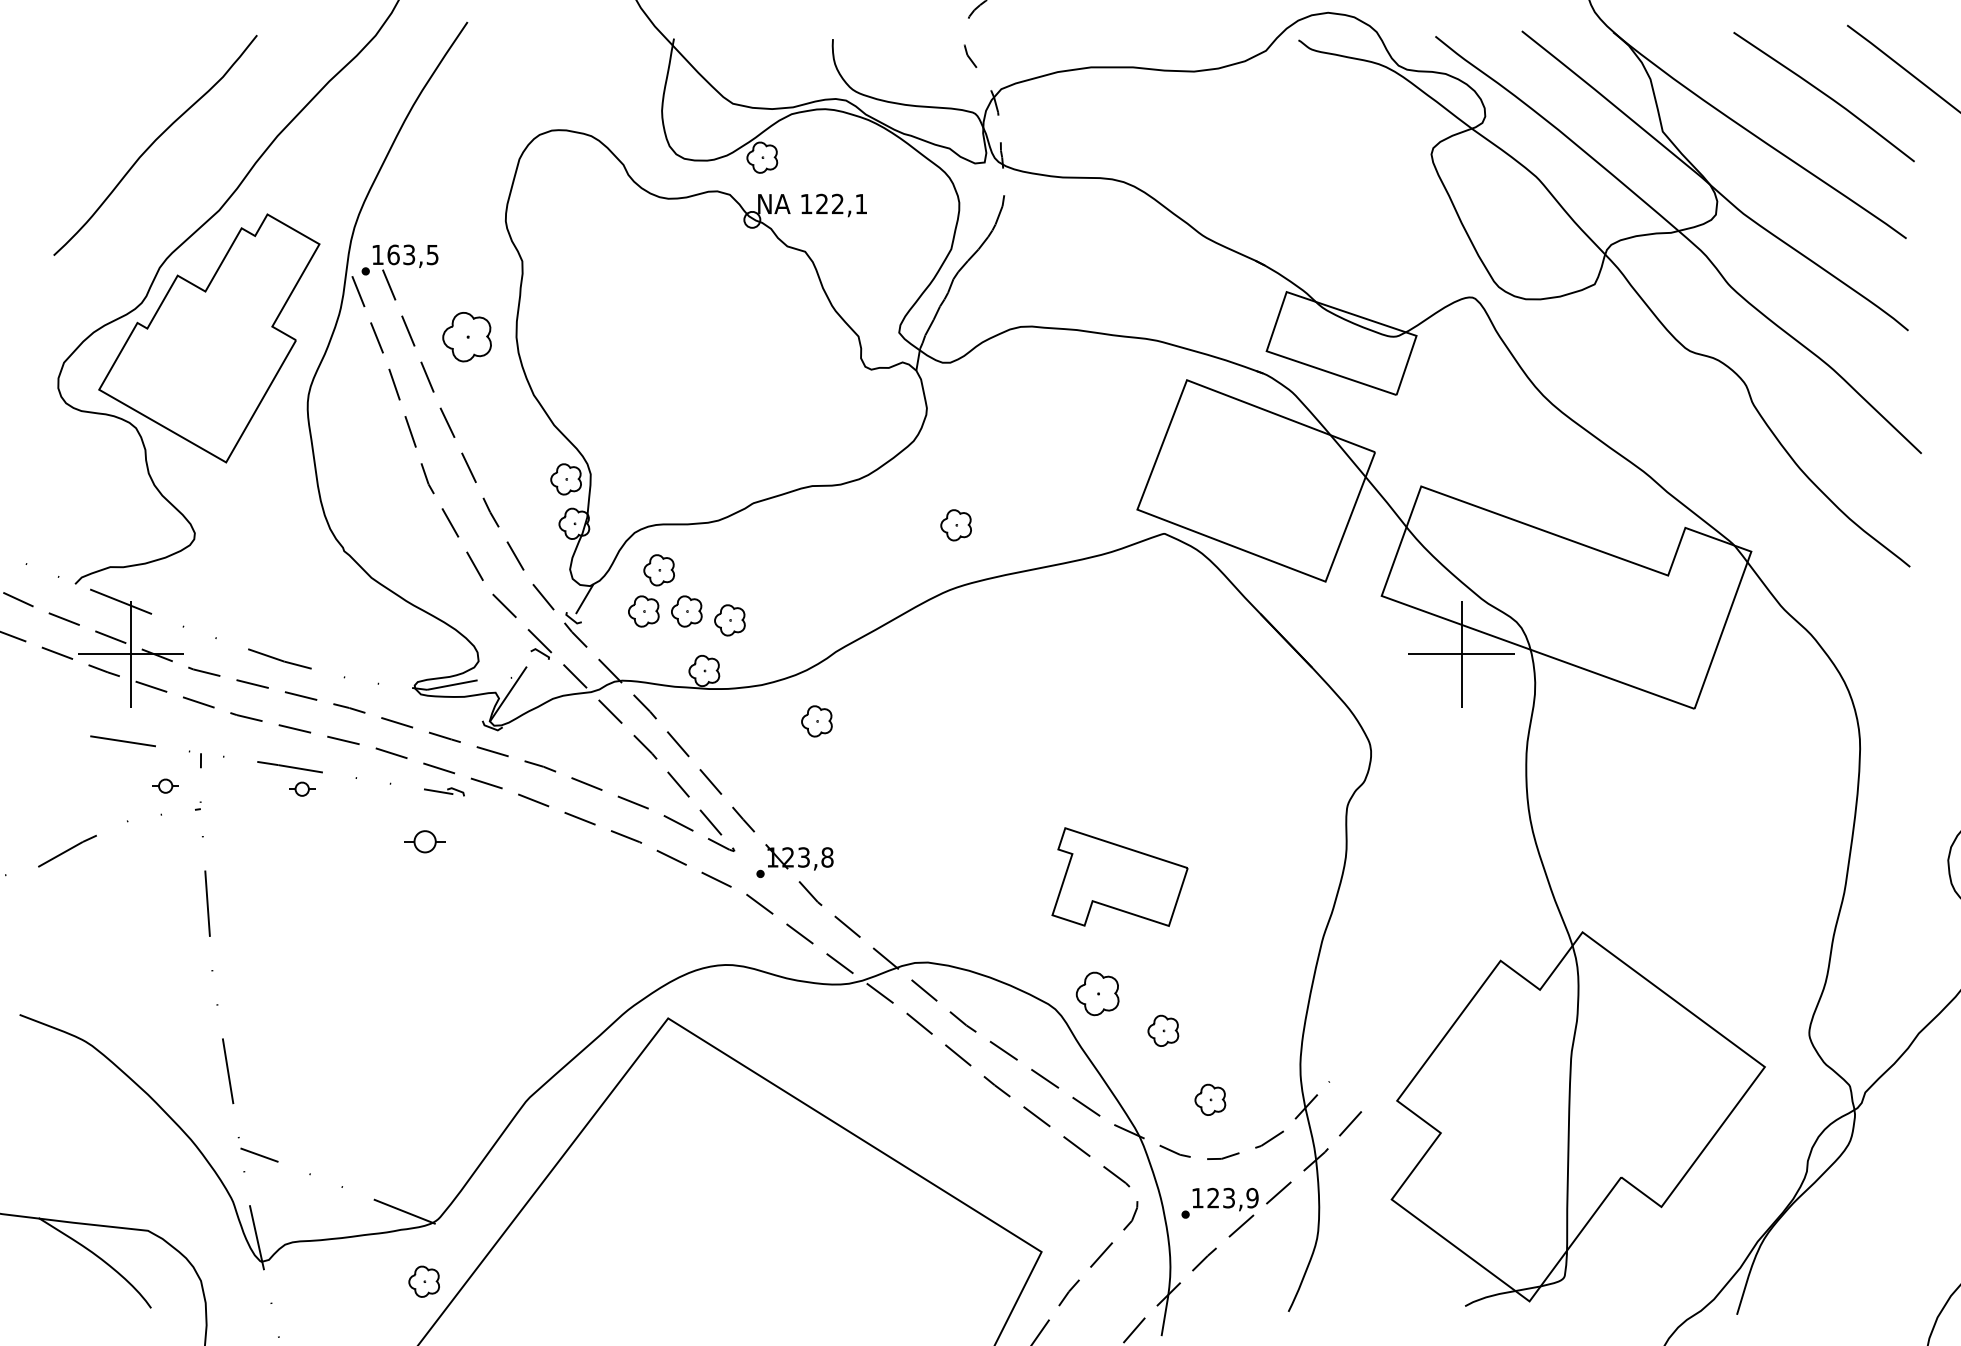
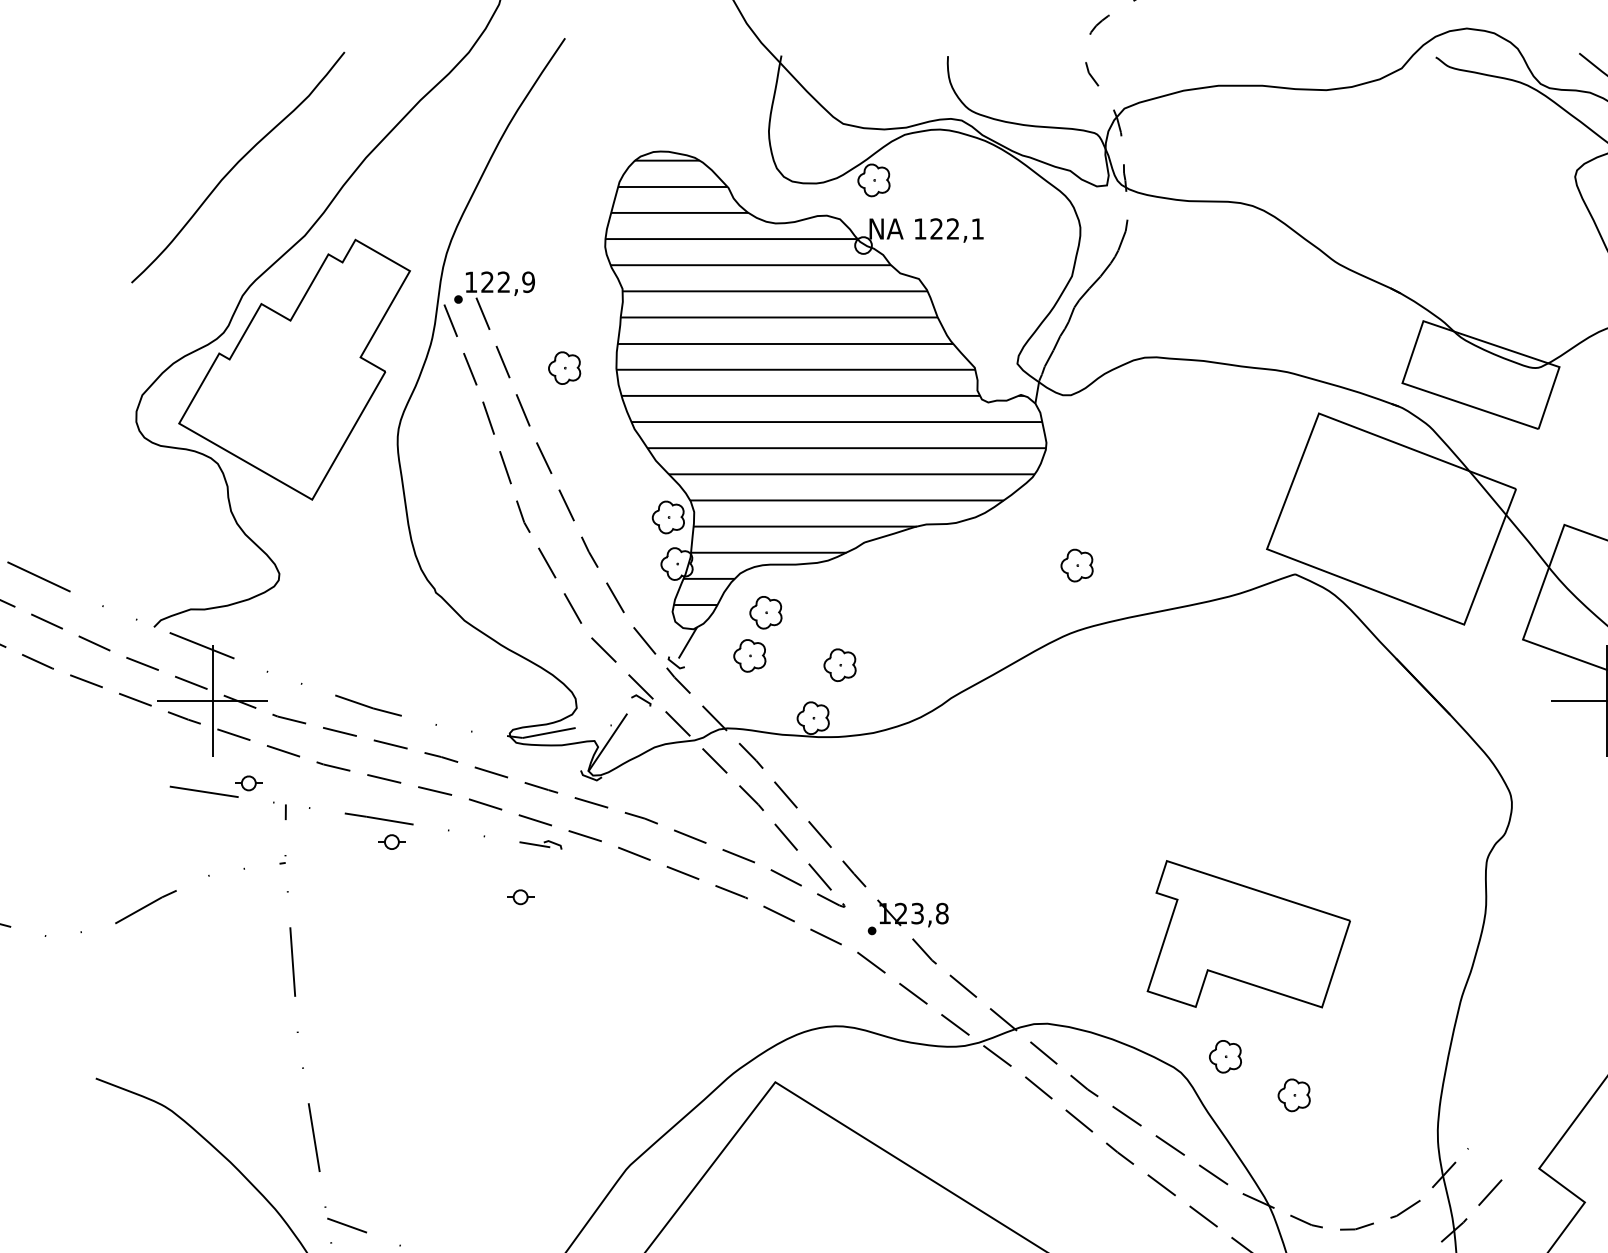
text: (412, 254) -> (507, 281), 163,5 -> 122,9
part: (466, 336) -> (564, 367), size x0.62
hatch: (716, 350) -> (825, 382), added
part: (686, 611) -> (794, 655), removed
part: (816, 721) -> (930, 771), removed
part: (165, 785) -> (248, 782), moved
part: (424, 841) -> (520, 896), size x0.62
part: (1119, 876) -> (1248, 933), size x1.43
part: (1097, 994) -> (1225, 1057), size x0.71
part: (1210, 1099) -> (1343, 1167), removed

